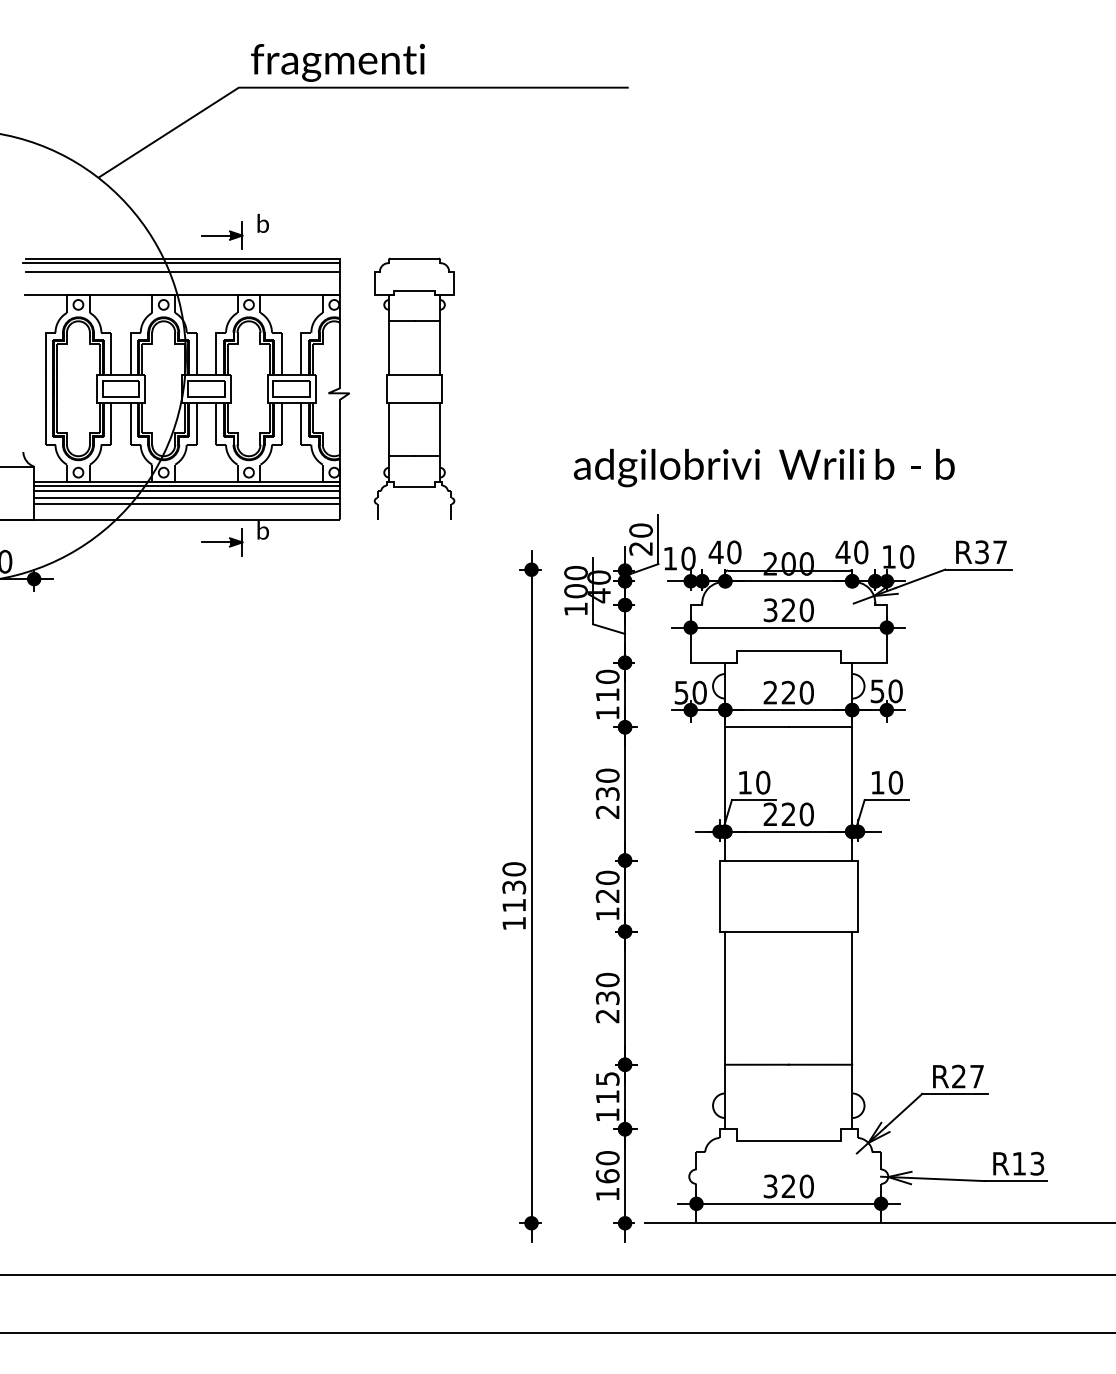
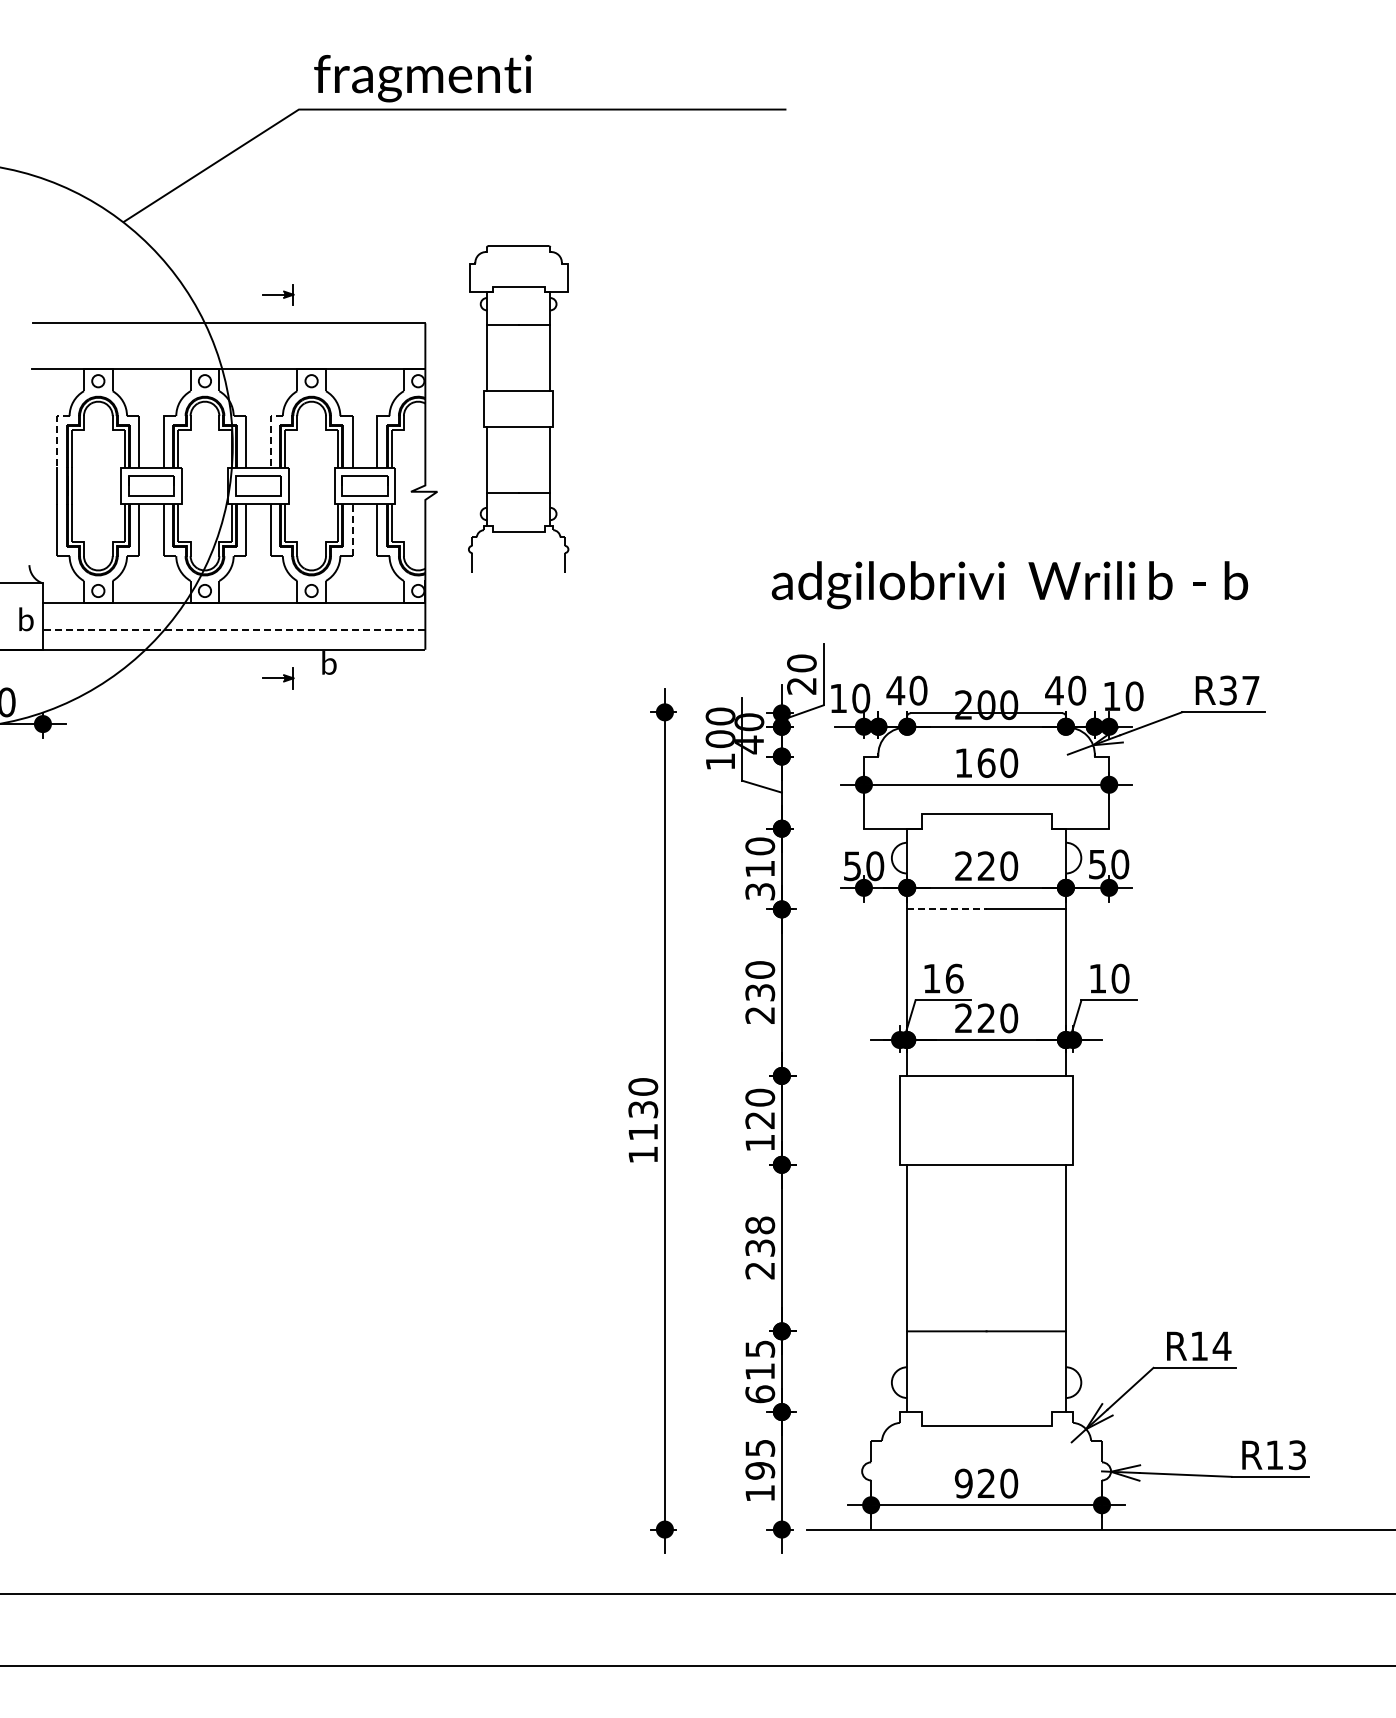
text: (263, 223) -> (26, 619), moved
part: (222, 235) -> (278, 294), size x0.6
line: (180, 263) -> (226, 329), removed
line: (182, 272) -> (228, 340), removed
line: (45, 348) -> (57, 435), solid -> dashed
line: (216, 348) -> (270, 435), solid -> dashed
part: (414, 388) -> (518, 408), moved
line: (281, 423) -> (352, 529), solid -> dashed
text: (763, 468) -> (1009, 585), moved
line: (186, 485) -> (233, 607), removed
line: (186, 491) -> (233, 614), removed
line: (186, 497) -> (233, 622), removed
line: (186, 504) -> (233, 630), solid -> dashed
part: (222, 542) -> (278, 678), size x0.6
text: (779, 610) -> (975, 763), 320 -> 160
text: (607, 712) -> (760, 891), 110 -> 310
line: (756, 727) -> (946, 909), solid -> dashed
text: (763, 782) -> (954, 978), 10 -> 16
text: (607, 980) -> (760, 1225), 230 -> 238
text: (967, 1076) -> (1210, 1345), R27 -> R14
text: (607, 1115) -> (760, 1394), 115 -> 615
text: (607, 1167) -> (760, 1459), 160 -> 195
text: (770, 1186) -> (963, 1483), 320 -> 920

